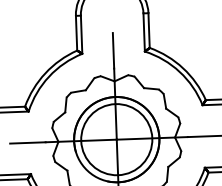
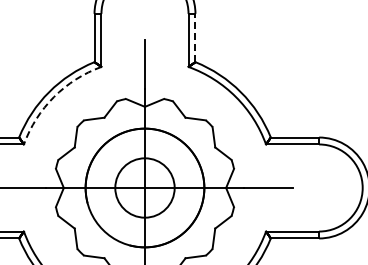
line: (149, 30) -> (195, 37), solid -> dashed
arc: (49, 77) -> (54, 97), solid -> dashed
circle: (116, 139) -> (144, 187), size x0.6

